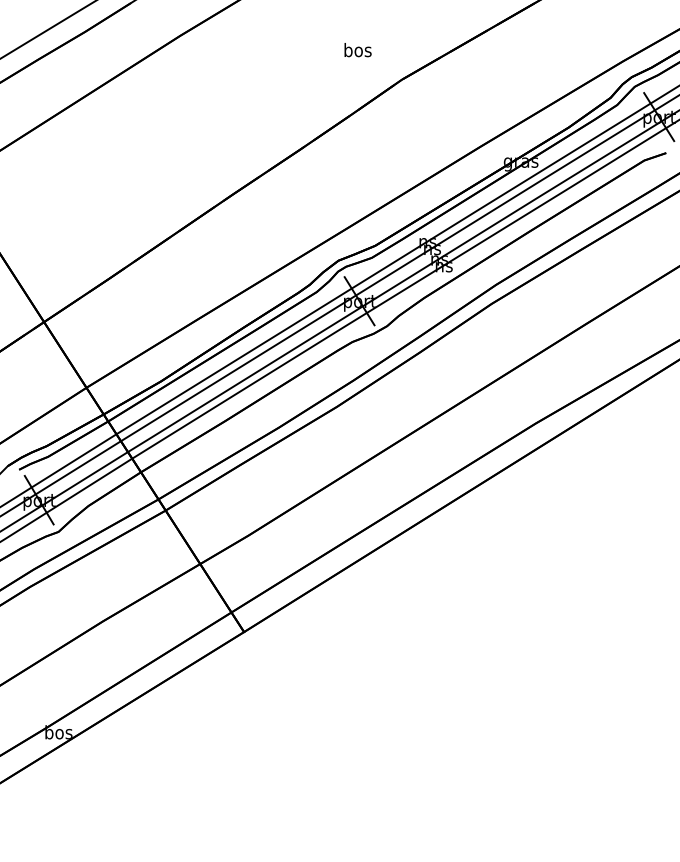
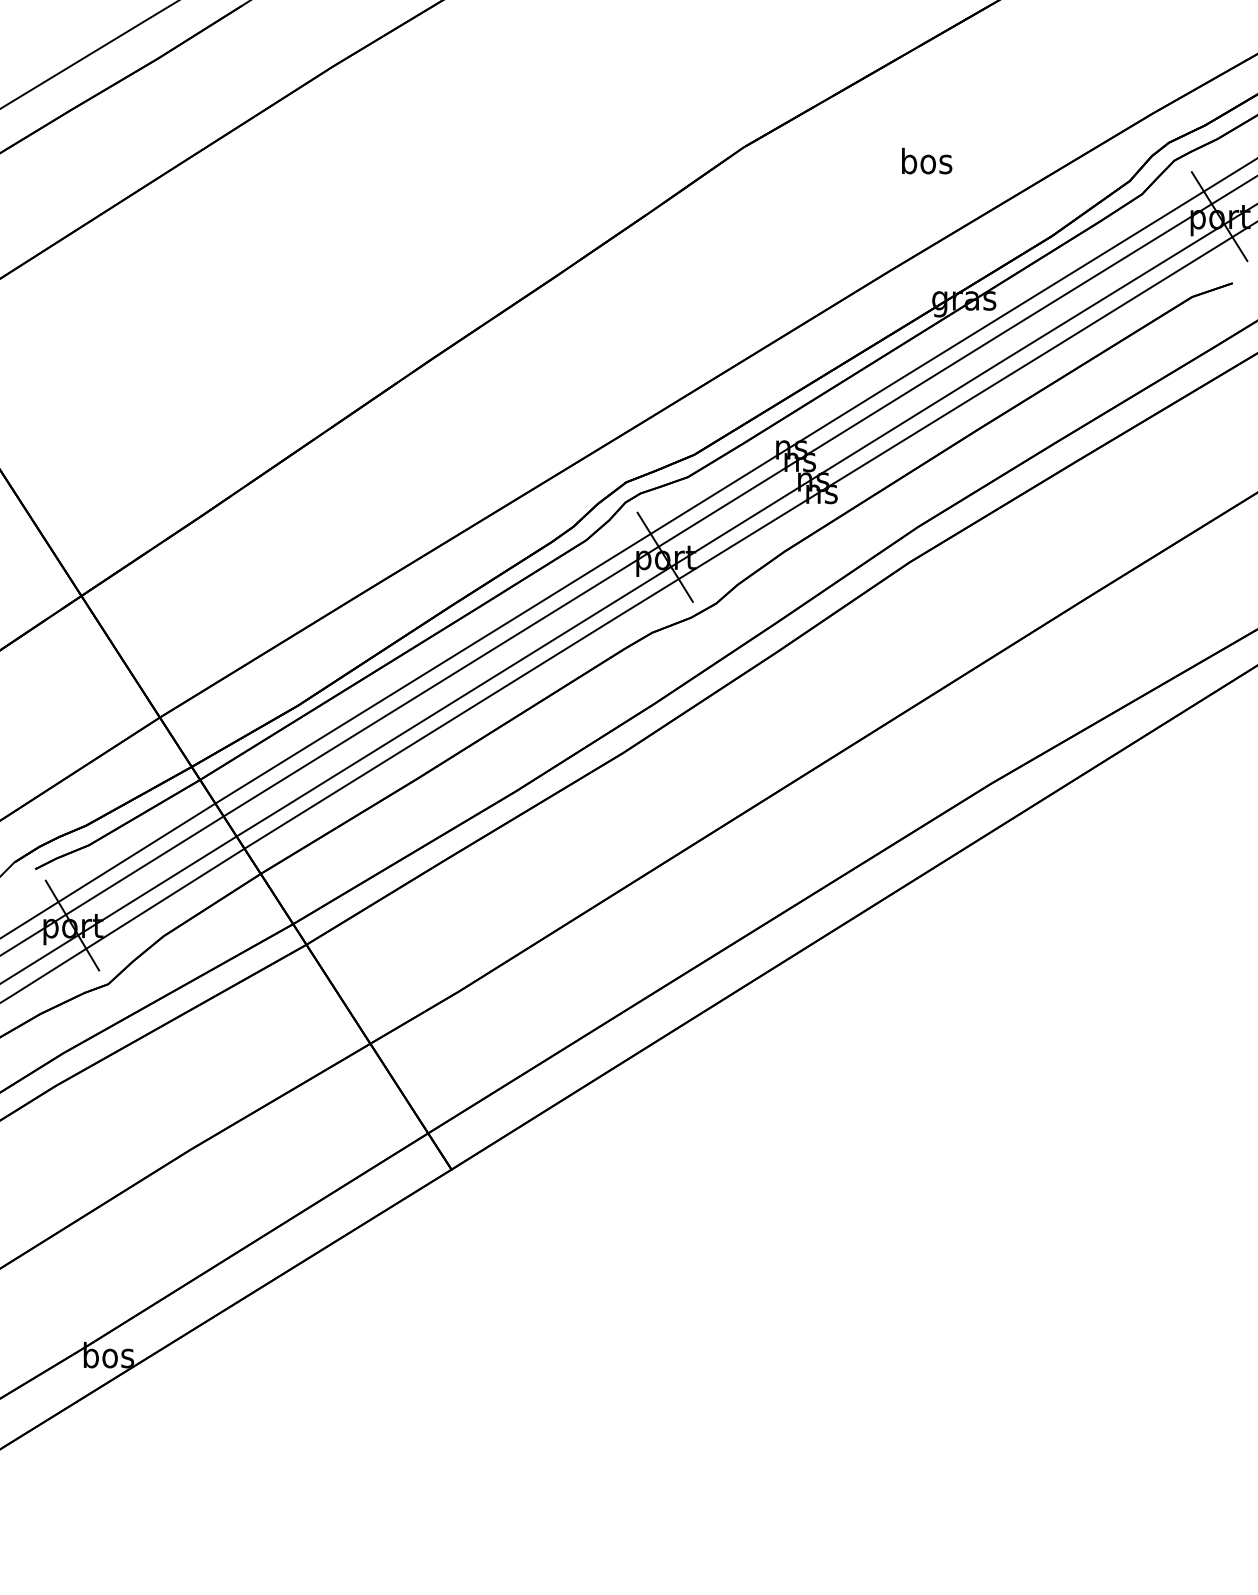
text: (357, 50) -> (926, 161), moved

